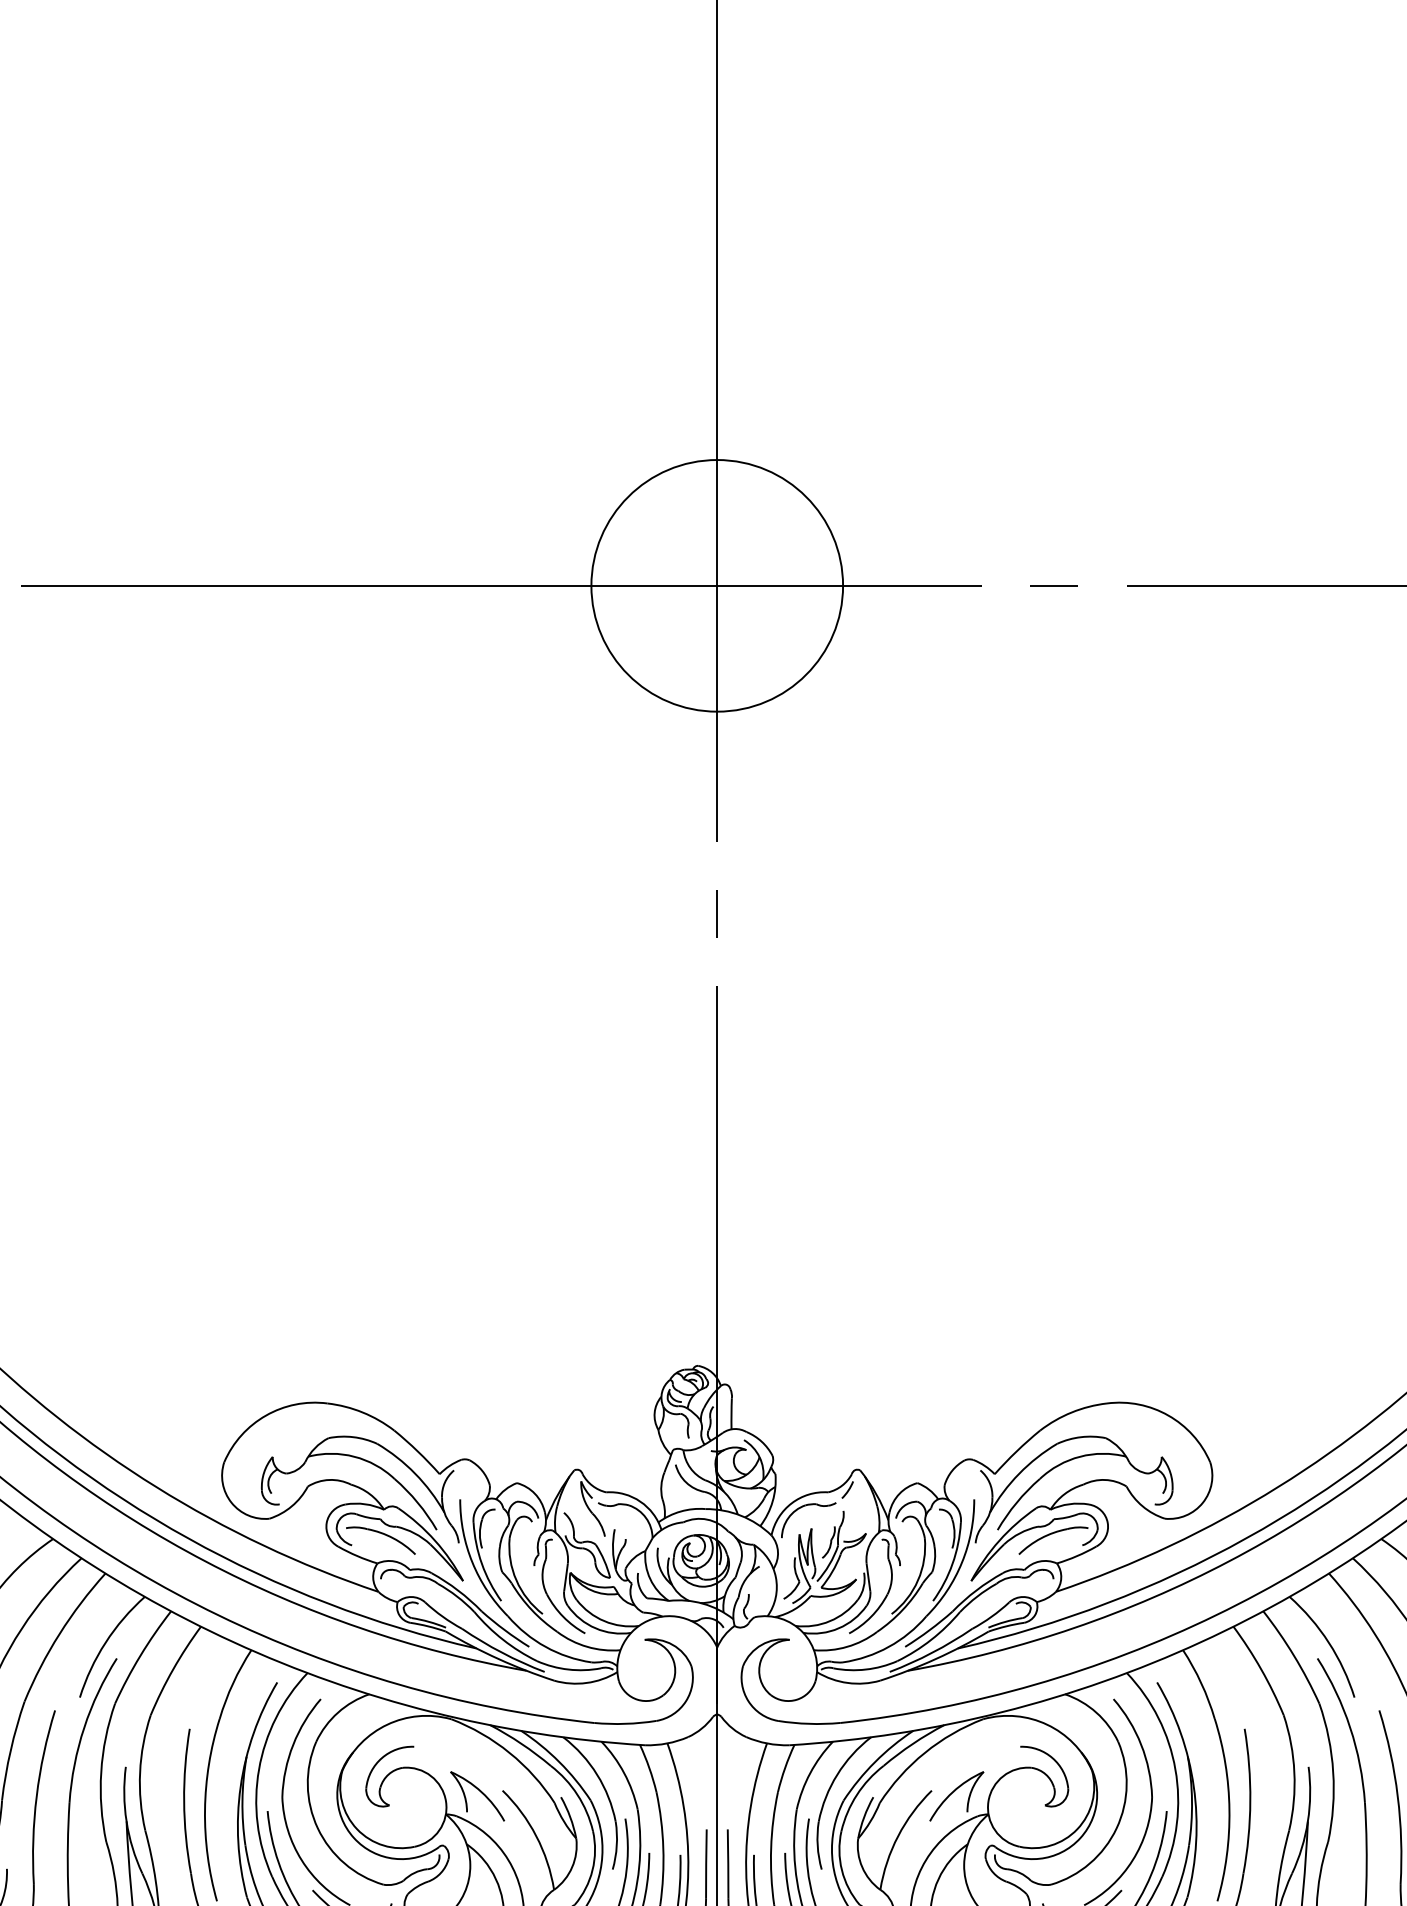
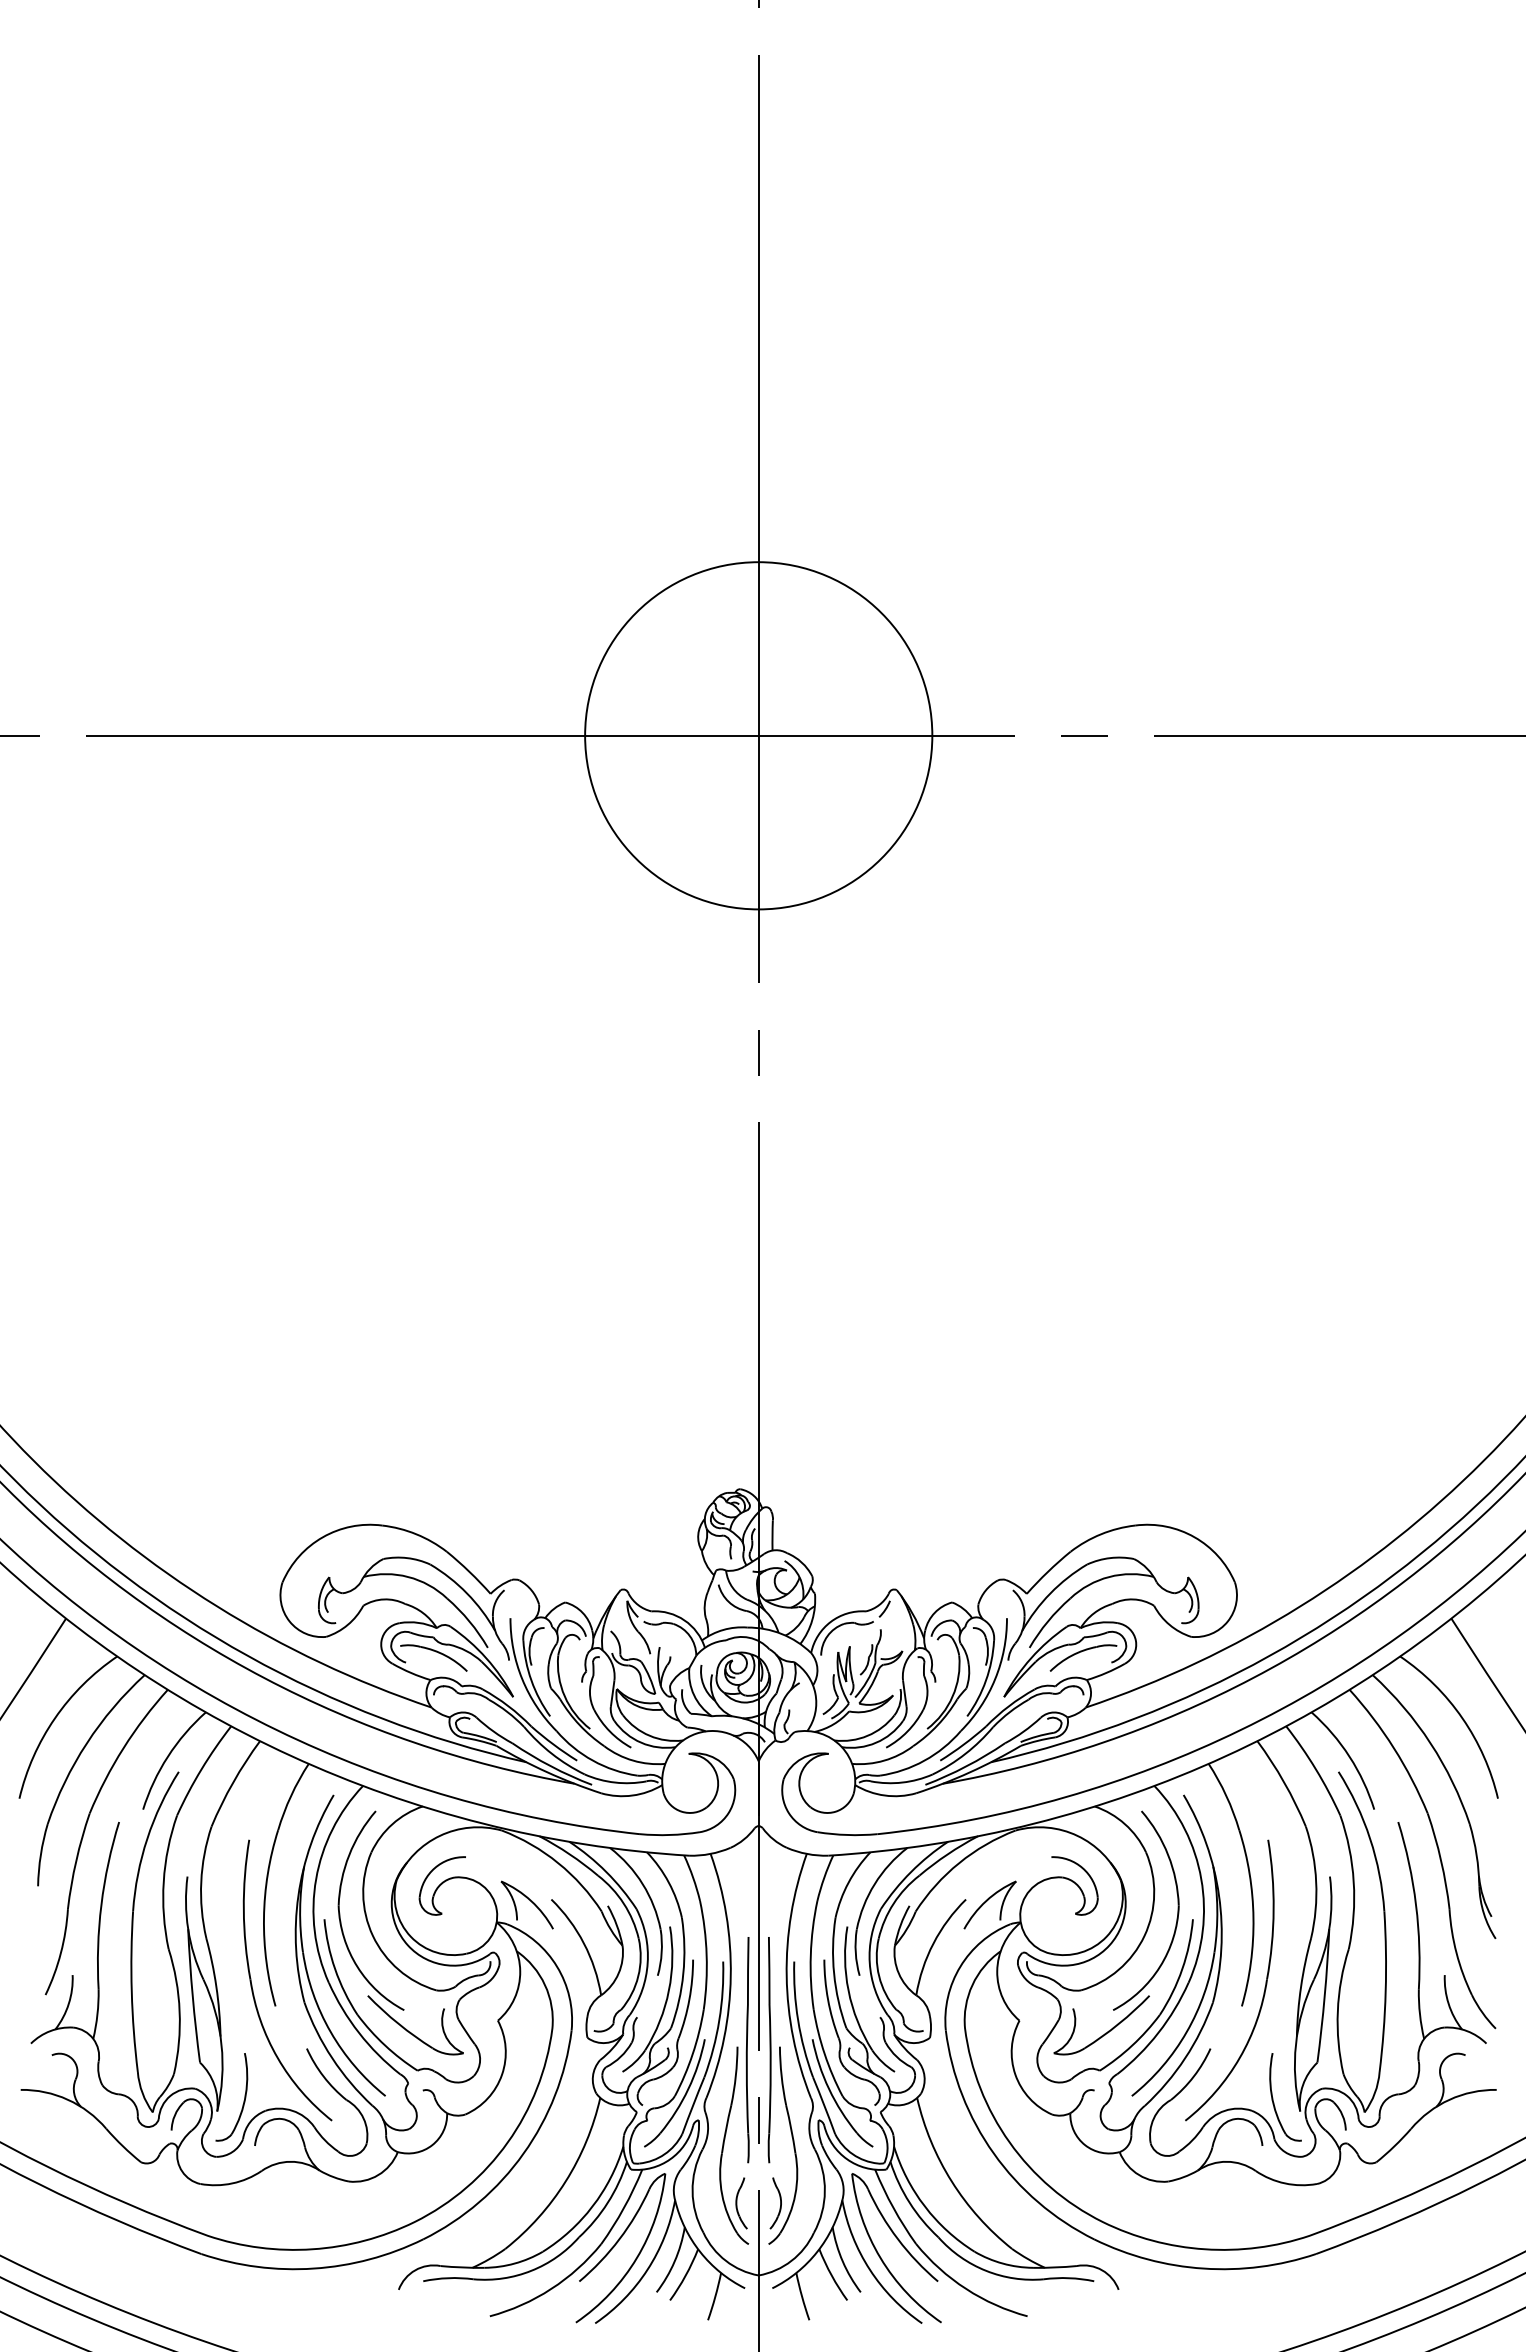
circle: (717, 585) -> (758, 735), size x1.43

